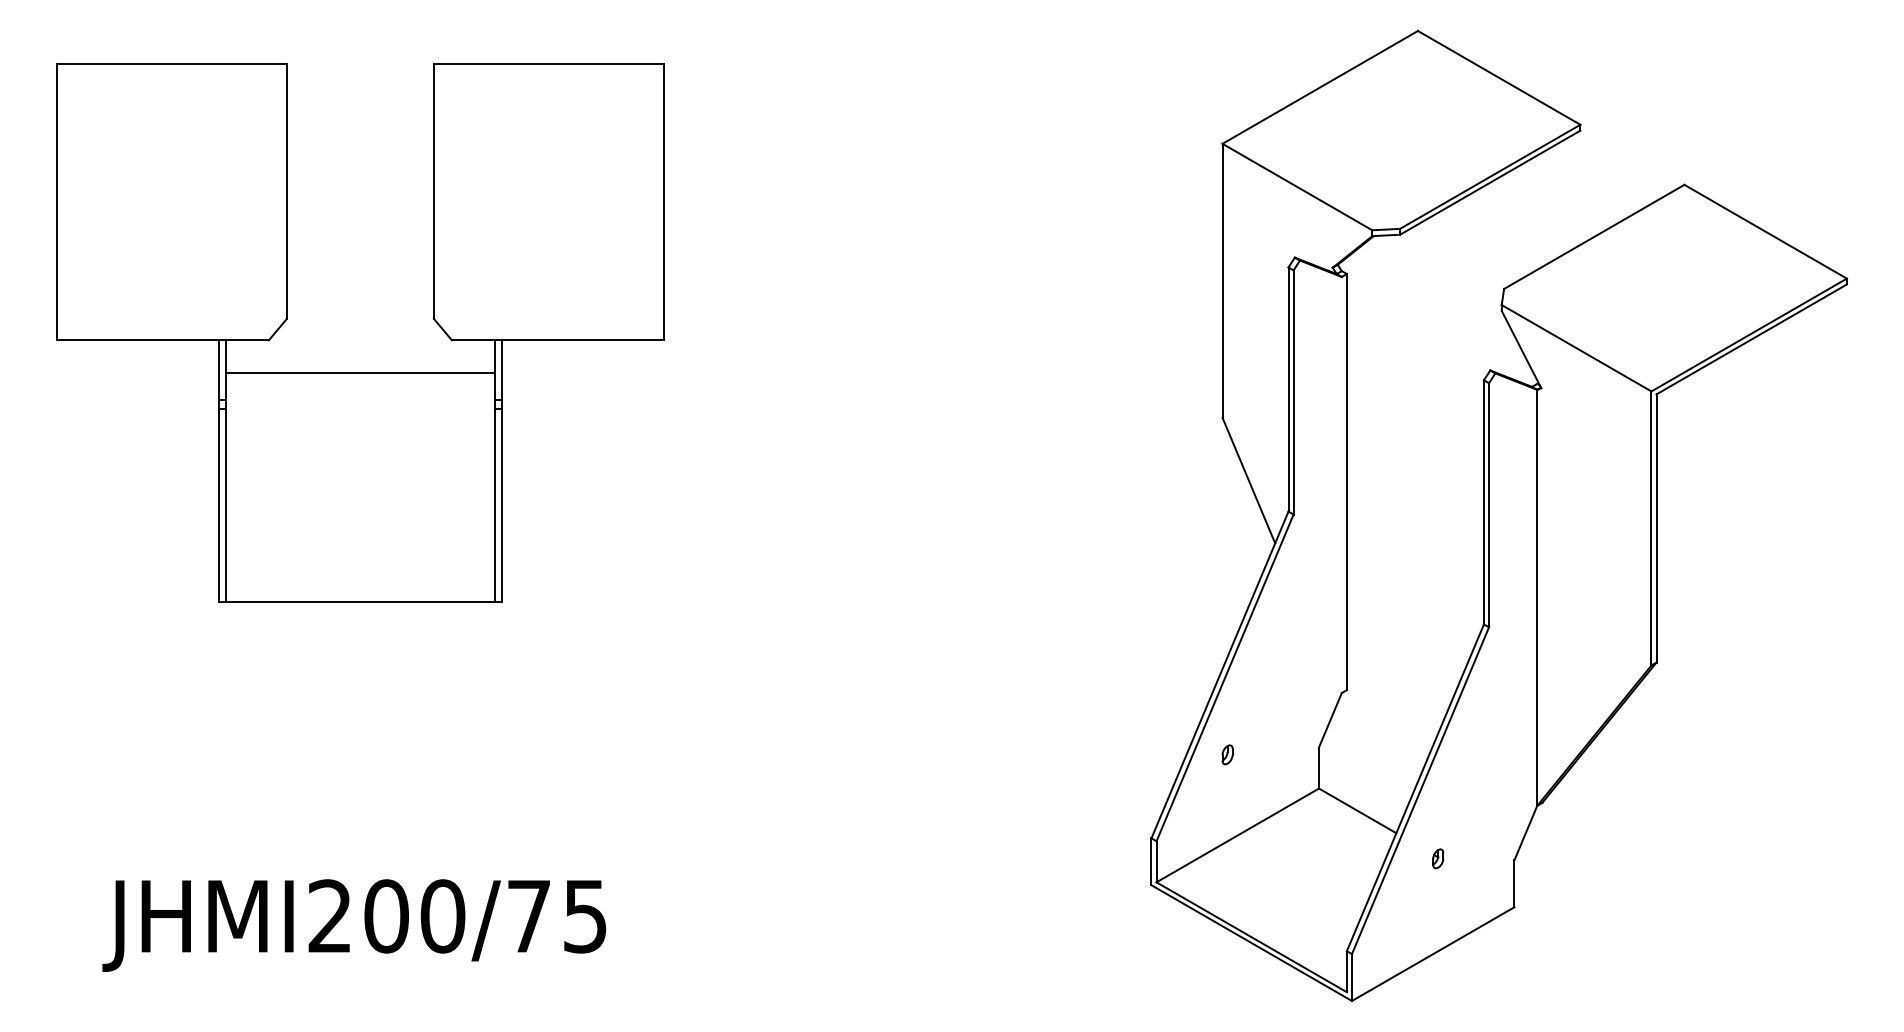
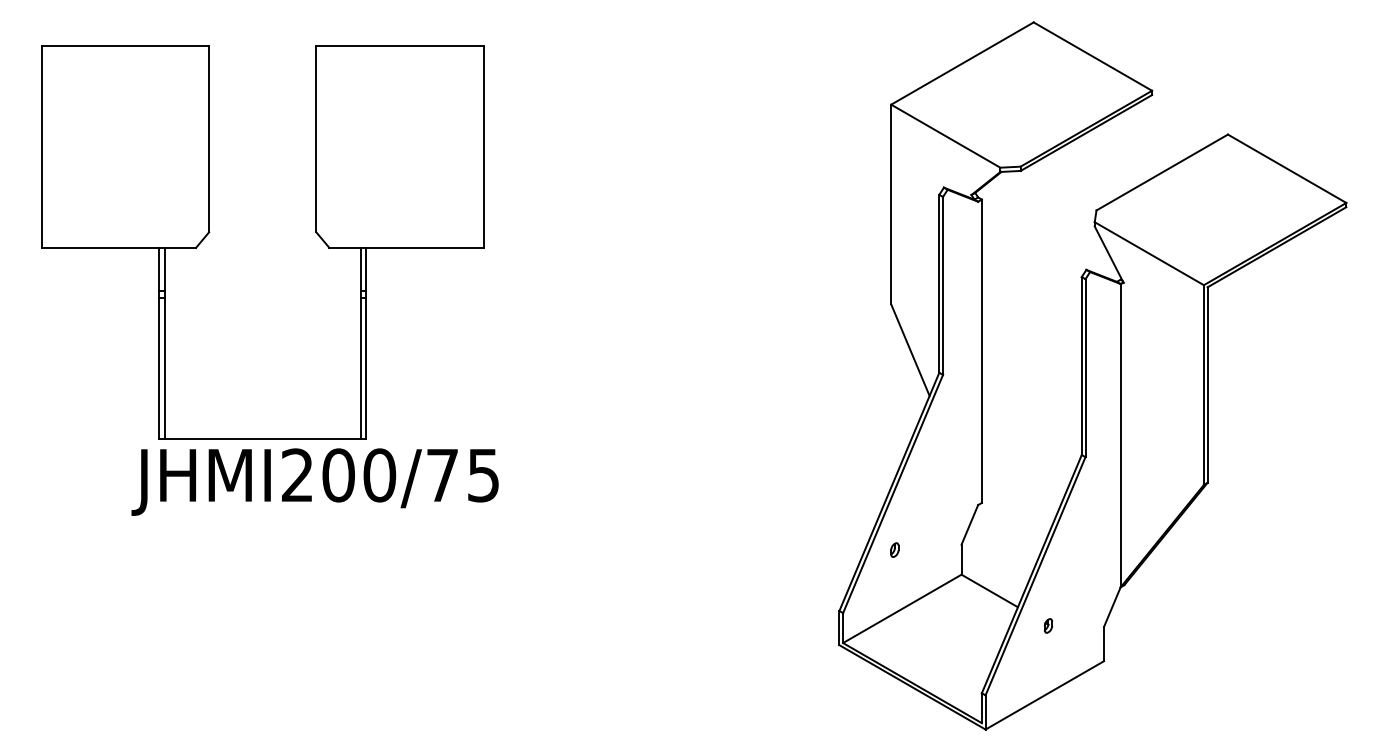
line: (359, 372) -> (262, 271), removed
text: (354, 925) -> (315, 482), moved

